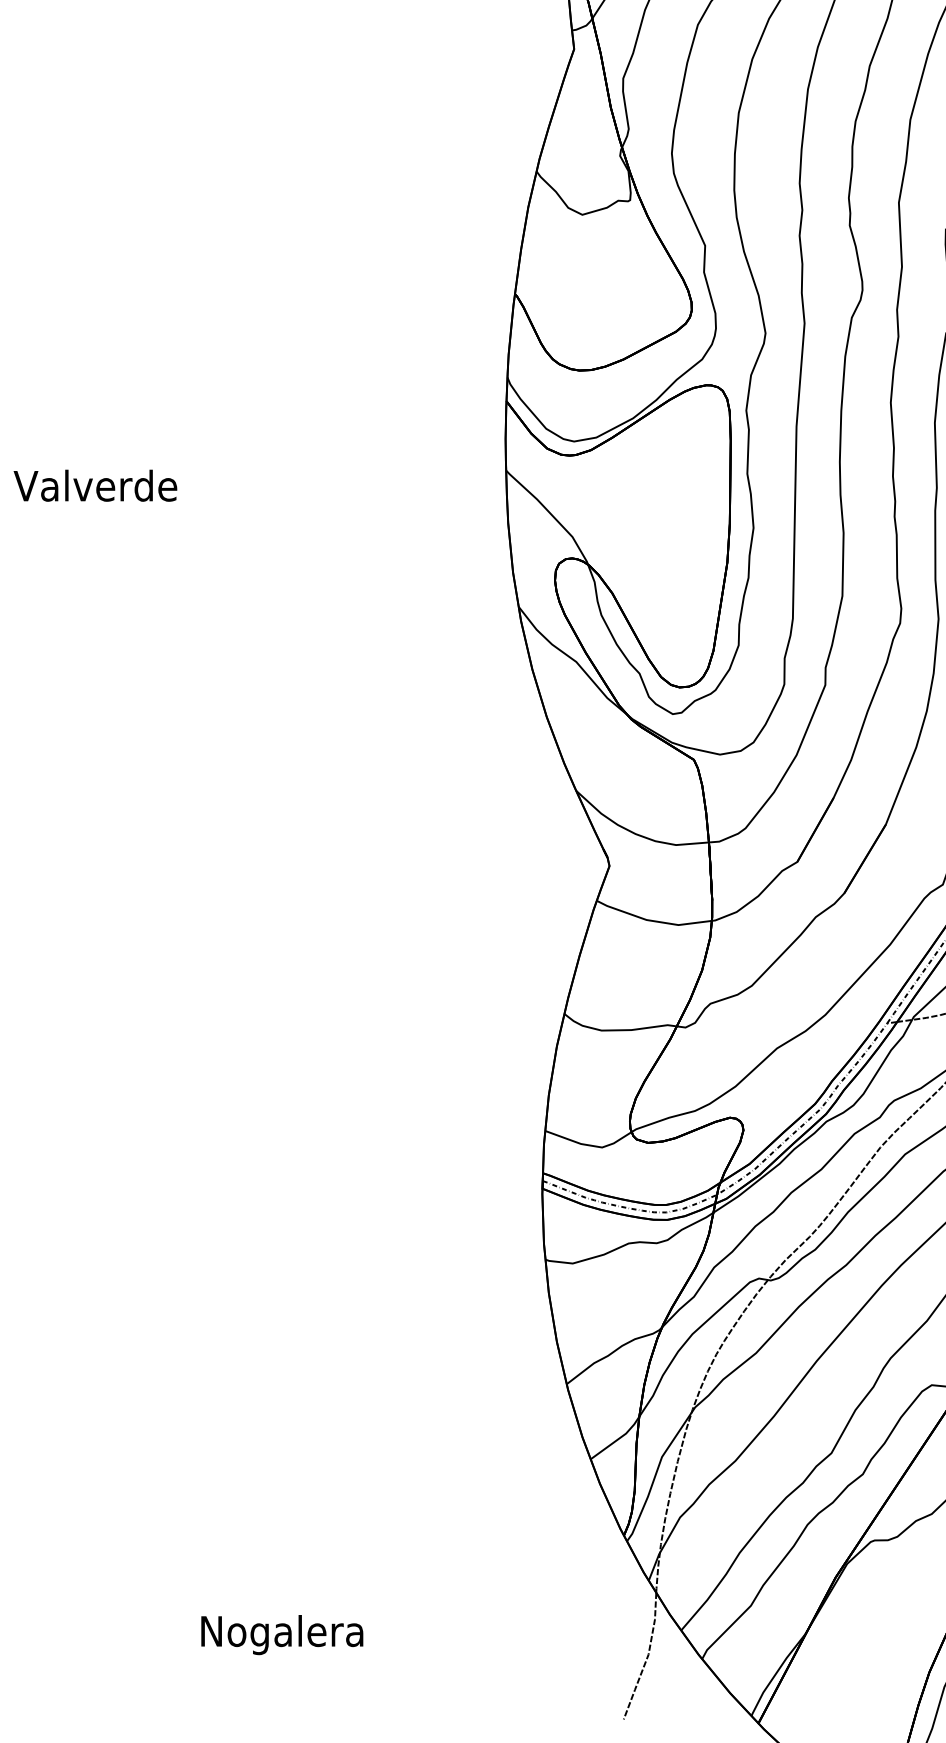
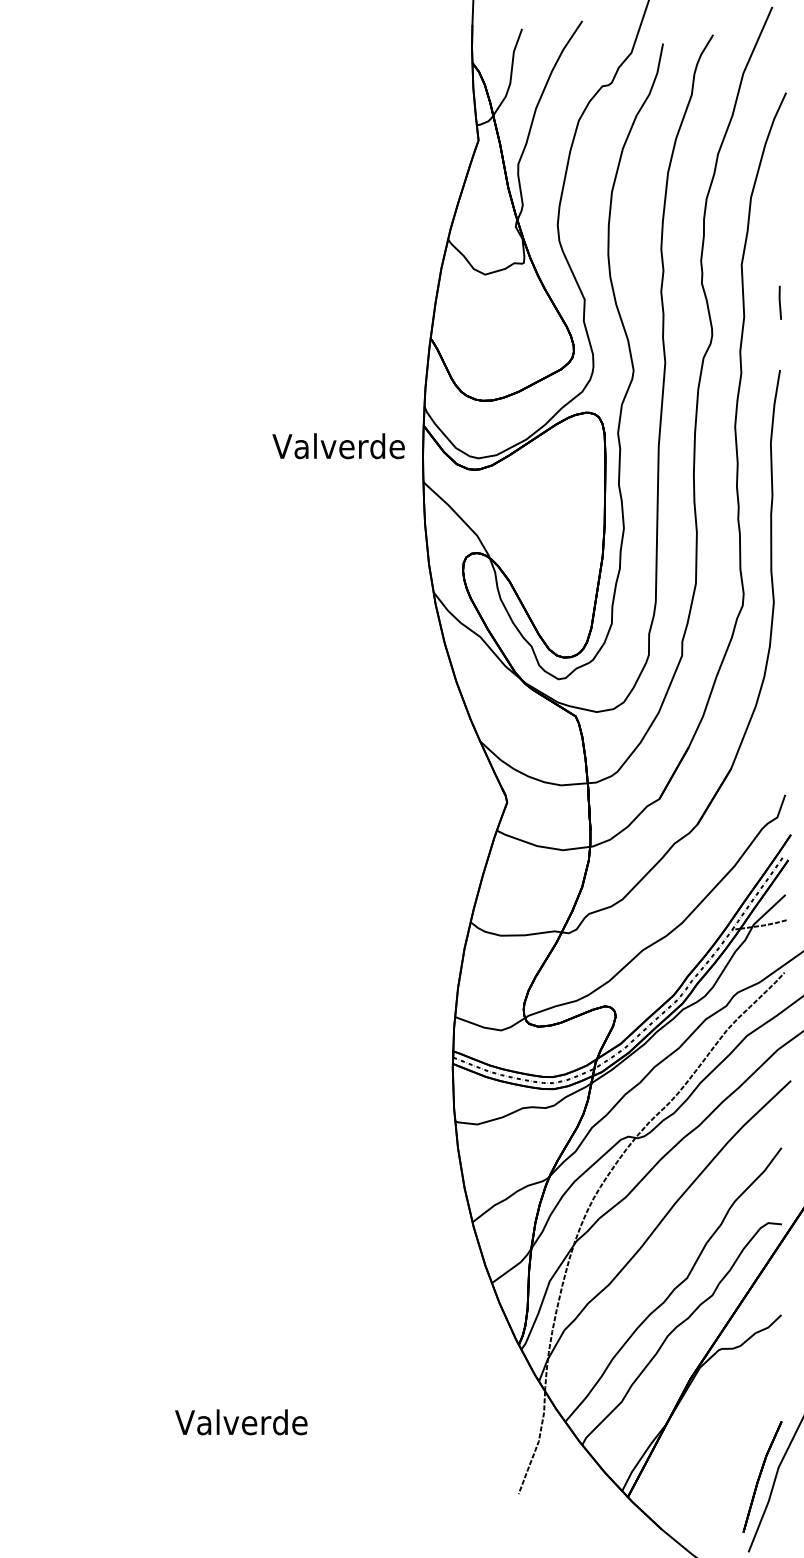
text: (95, 486) -> (338, 446), moved
text: (281, 1634) -> (241, 1425), Nogalera -> Valverde

